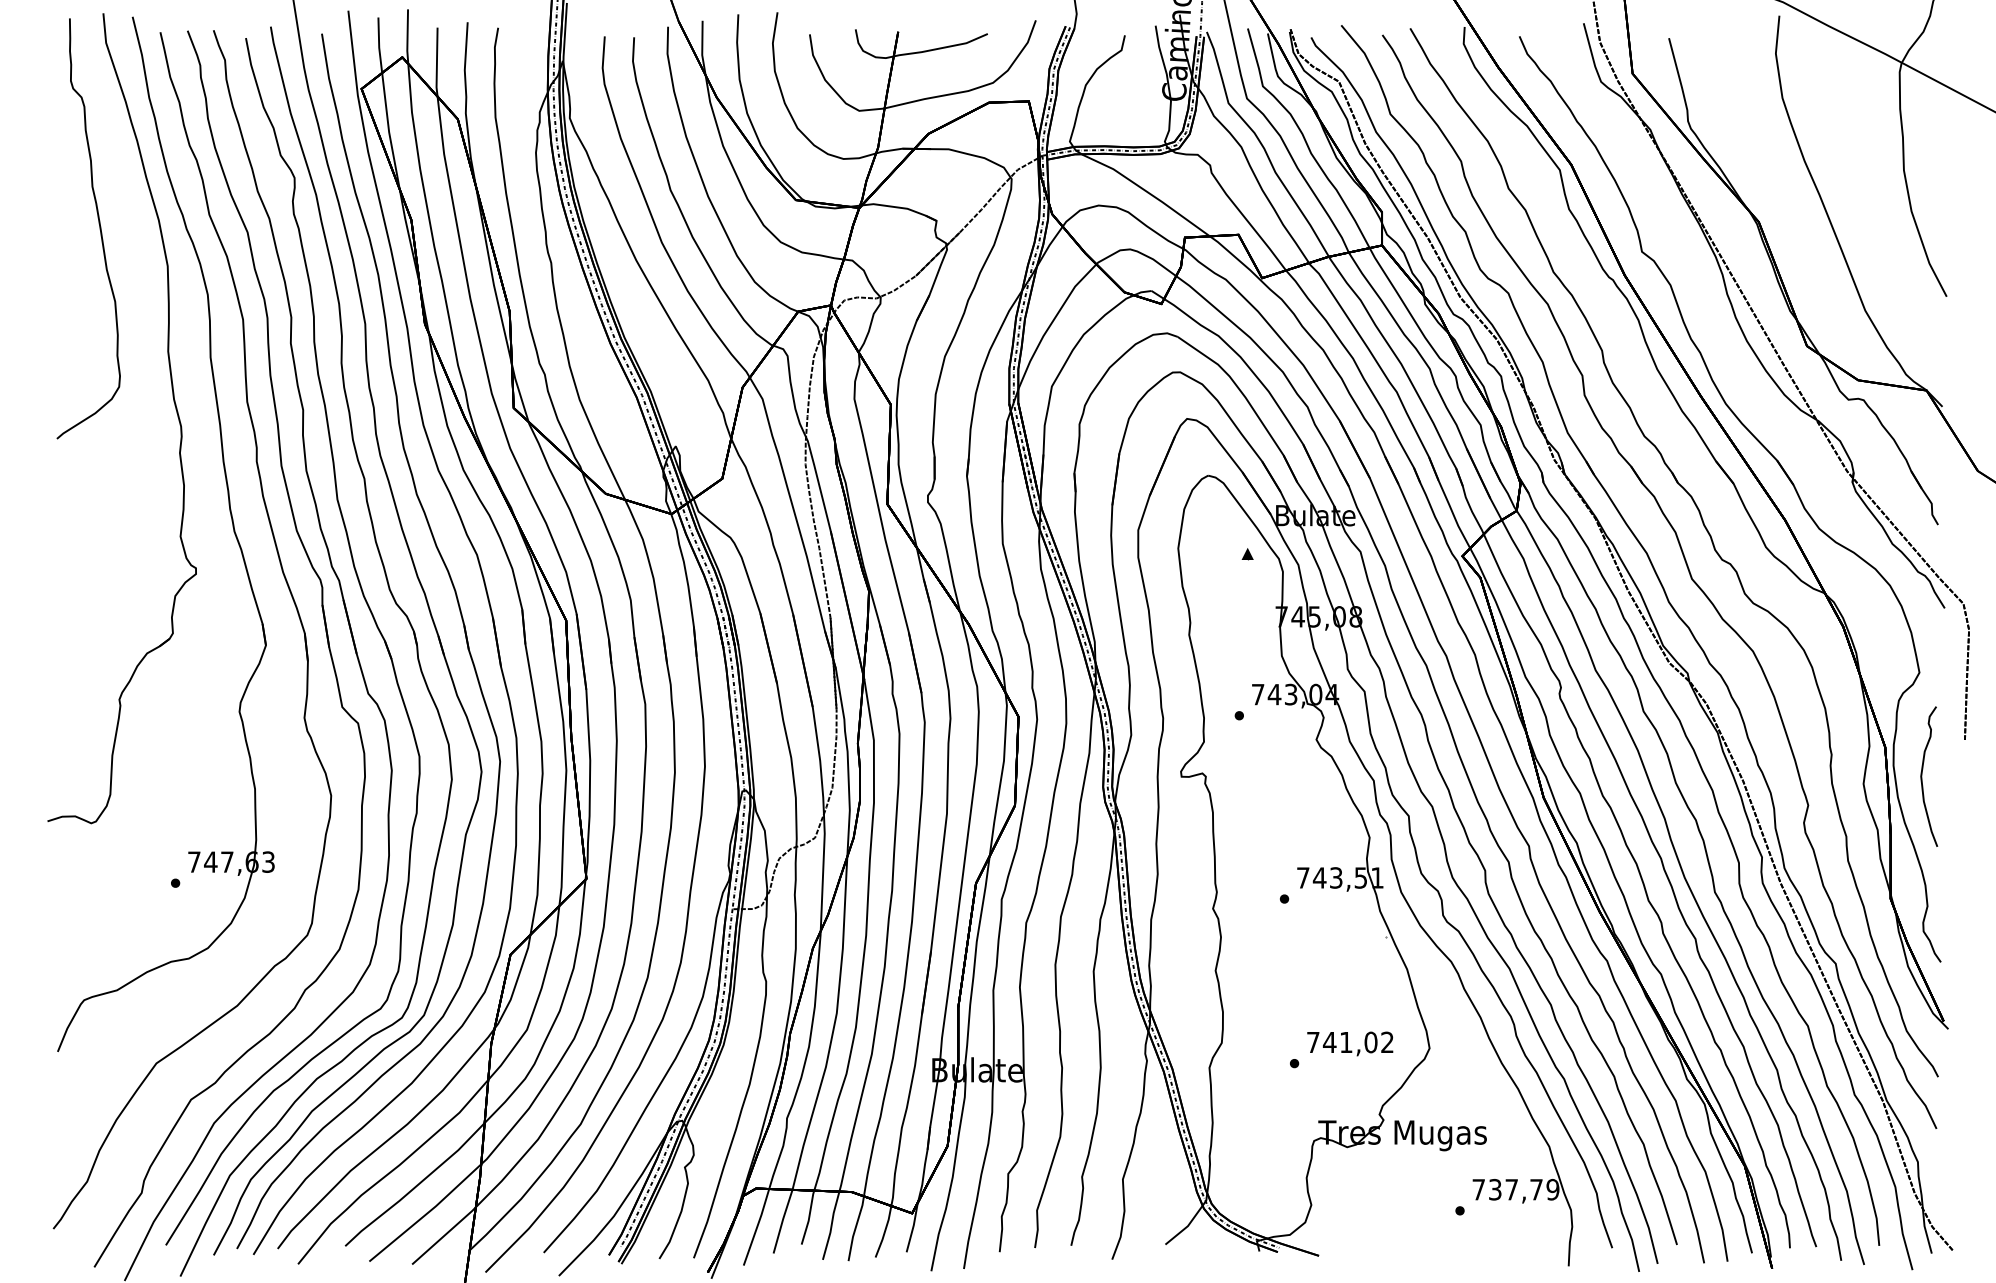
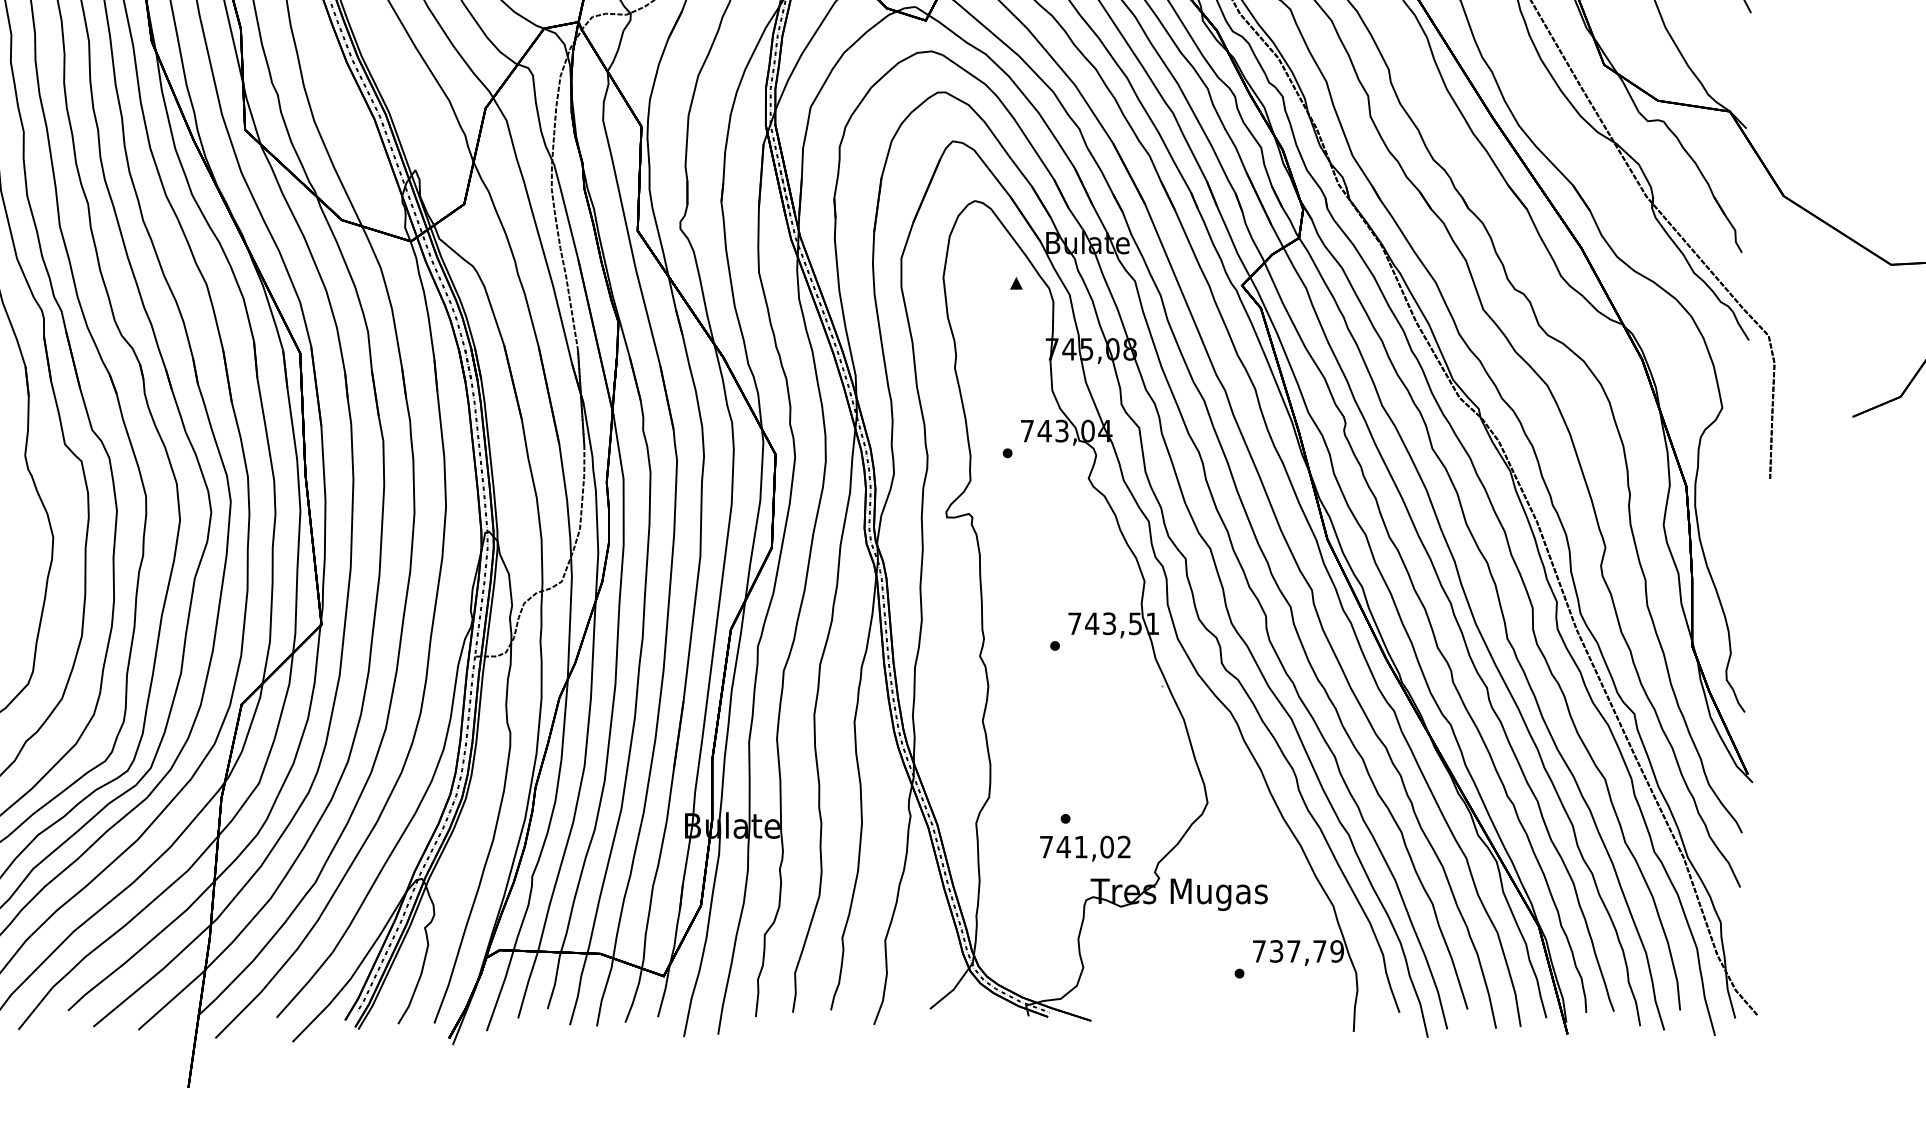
curve: (1922, 776) -> (1725, 517), removed
text: (1350, 1043) -> (1085, 848), moved

